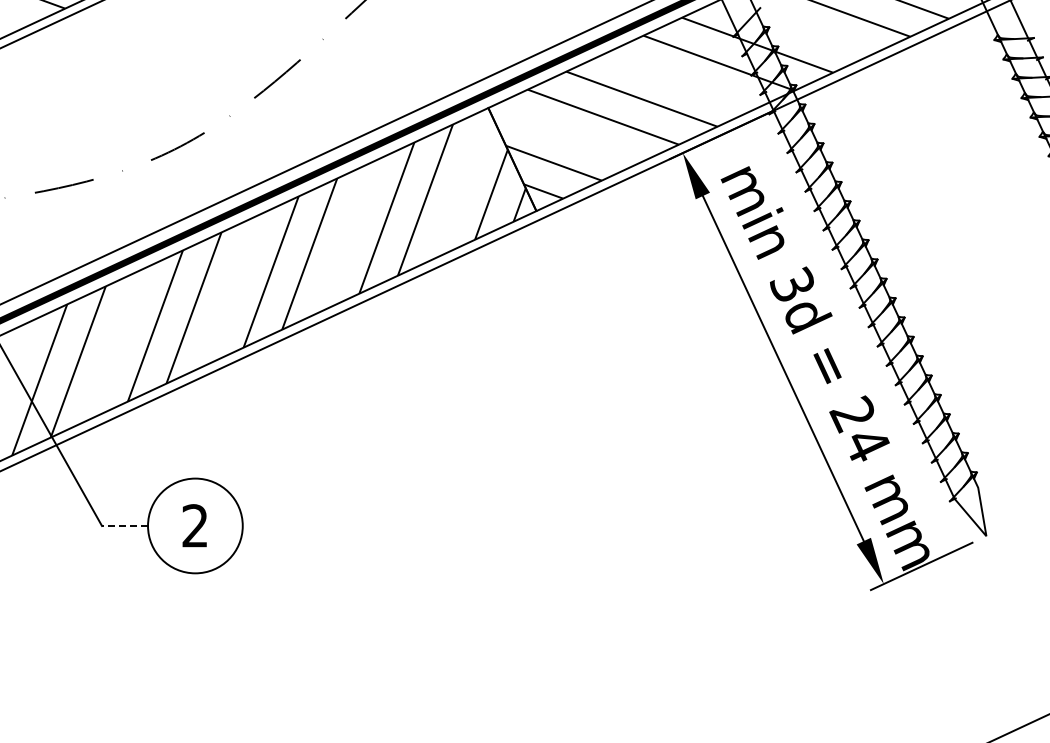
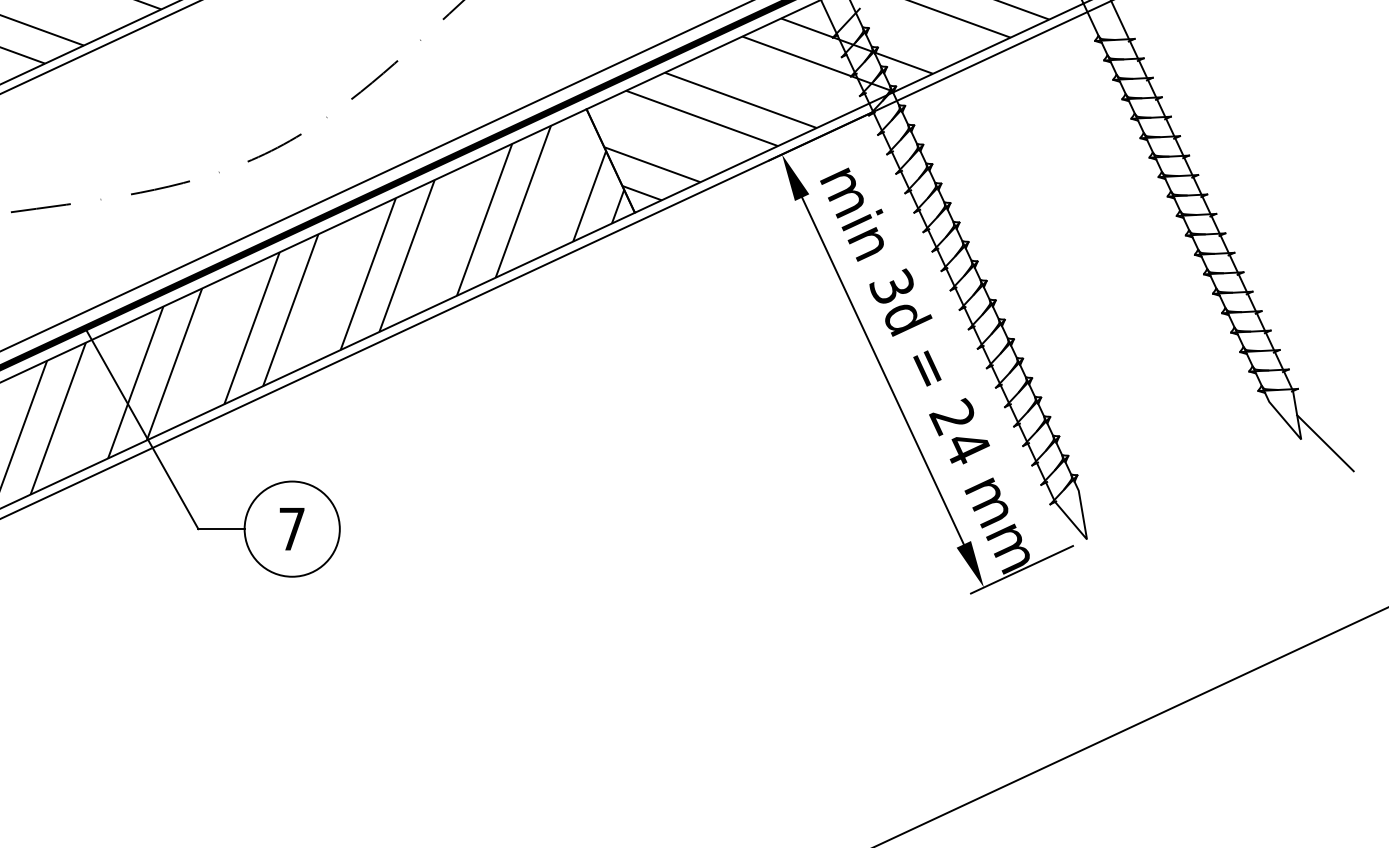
text: (194, 525) -> (291, 528), 2 -> 7
line: (124, 526) -> (221, 529), dashed -> solid

